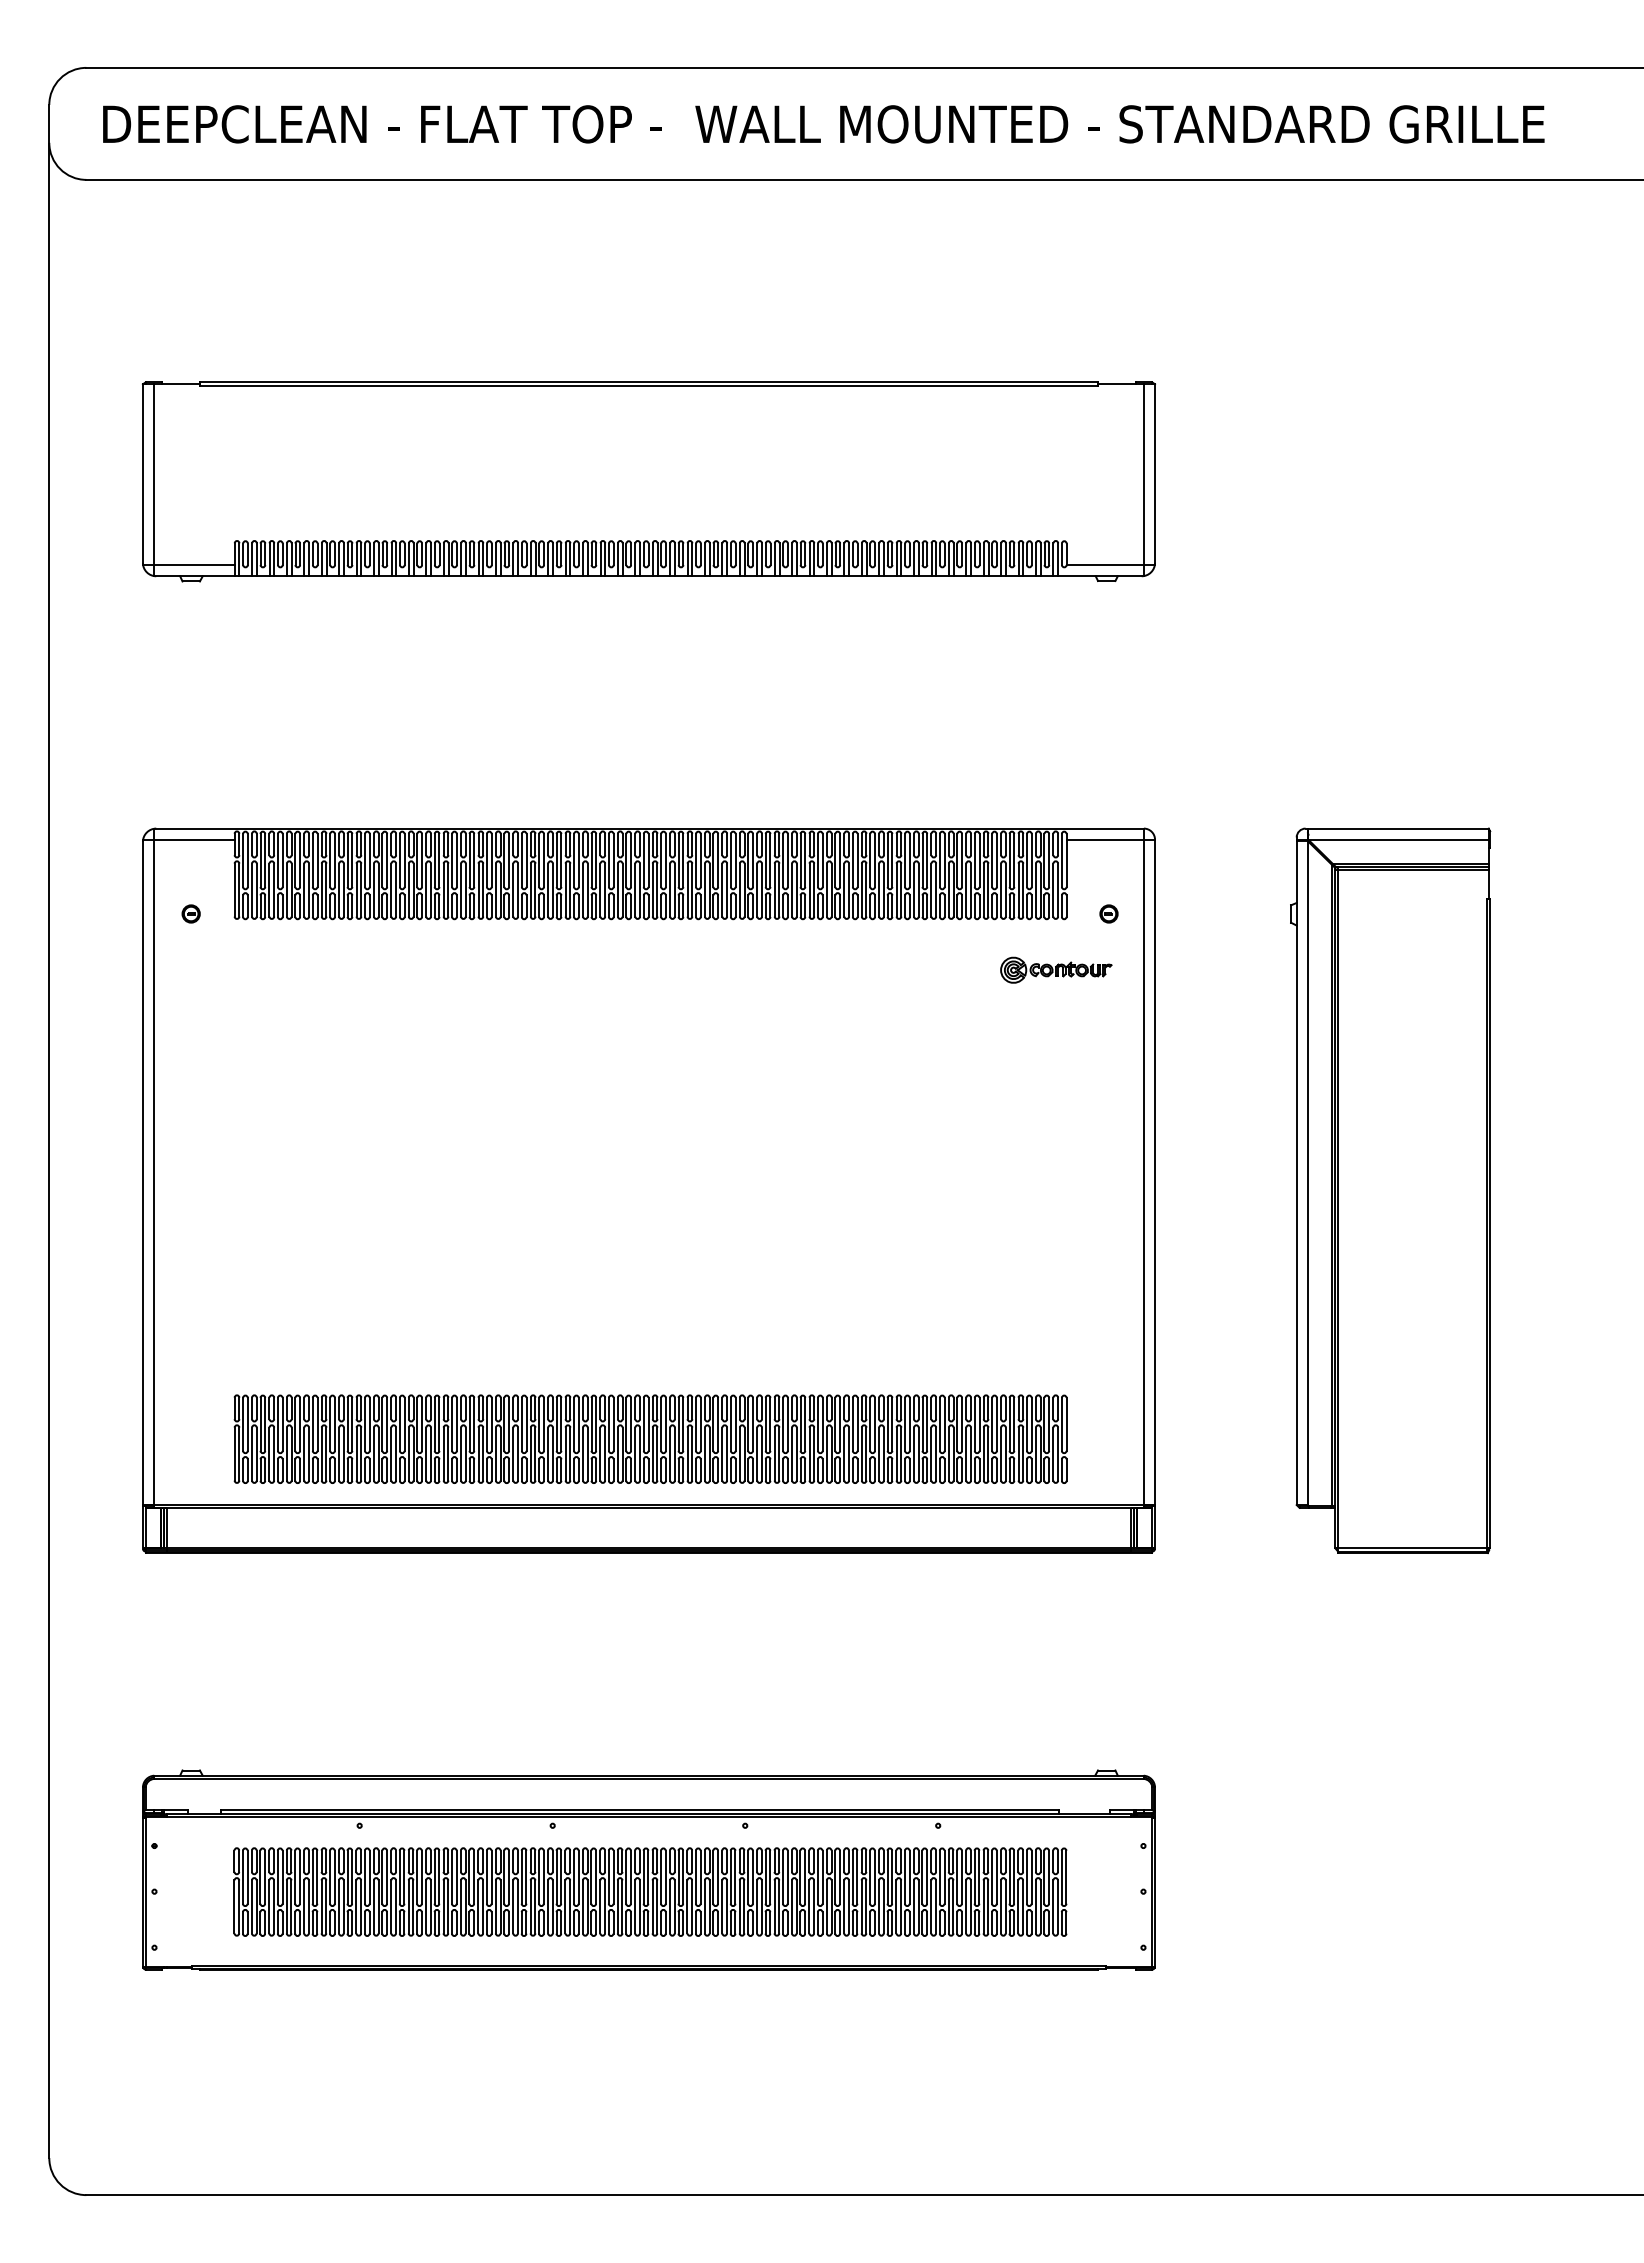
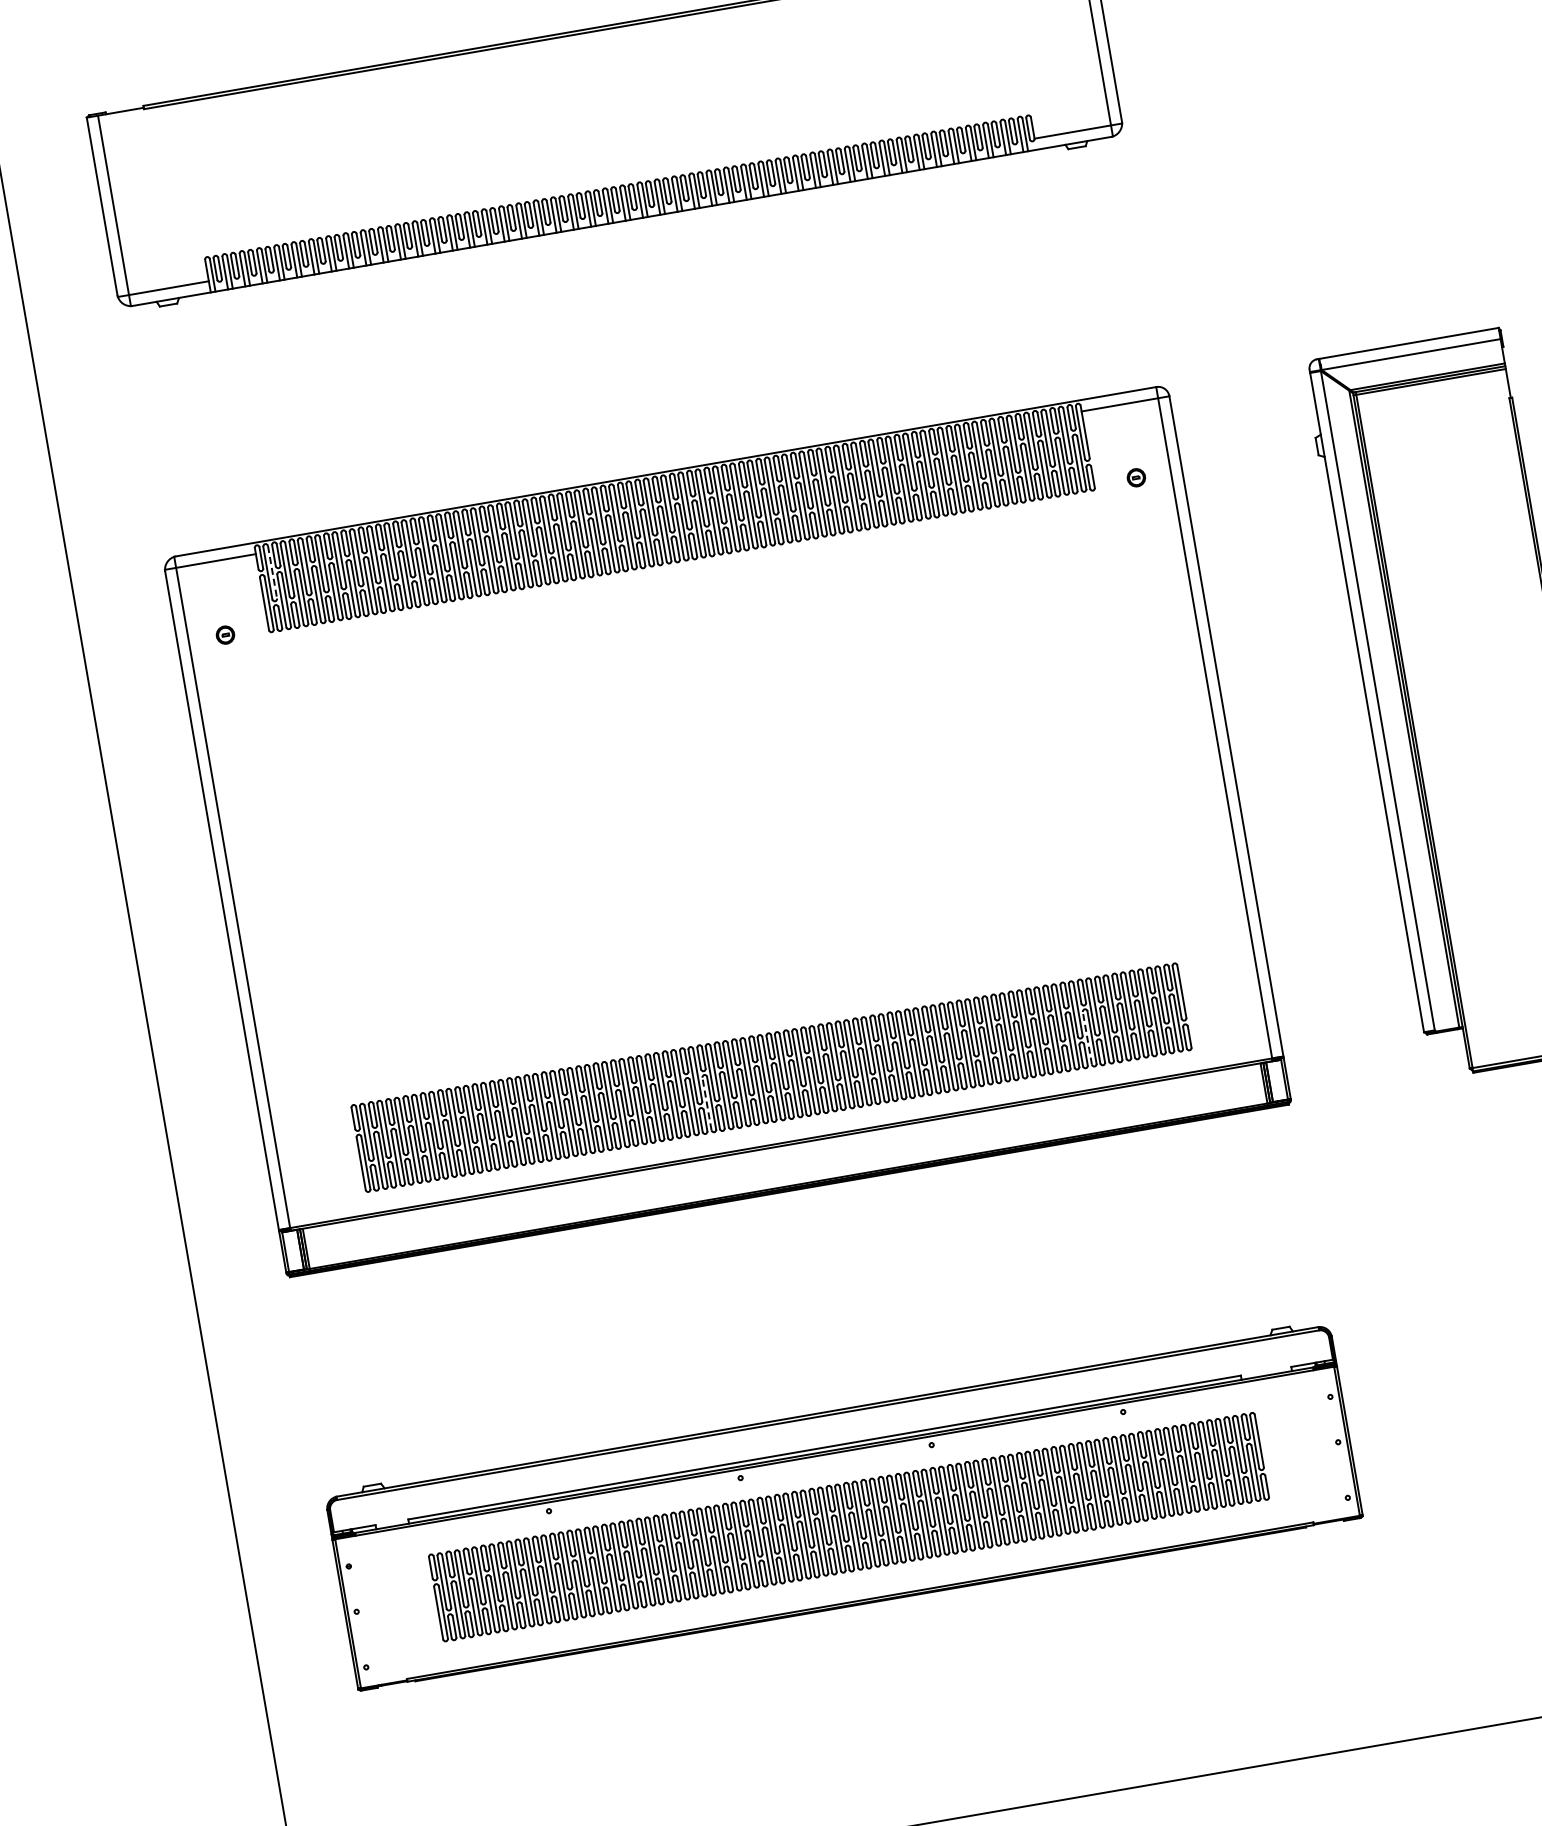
line: (247, 860) -> (272, 572), solid -> dashed
part: (1056, 969) -> (1093, 541), removed
line: (583, 1453) -> (707, 1103), solid -> dashed
line: (966, 1453) -> (1087, 1037), solid -> dashed

